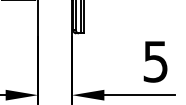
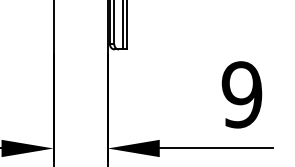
text: (155, 61) -> (241, 94), 5 -> 9

